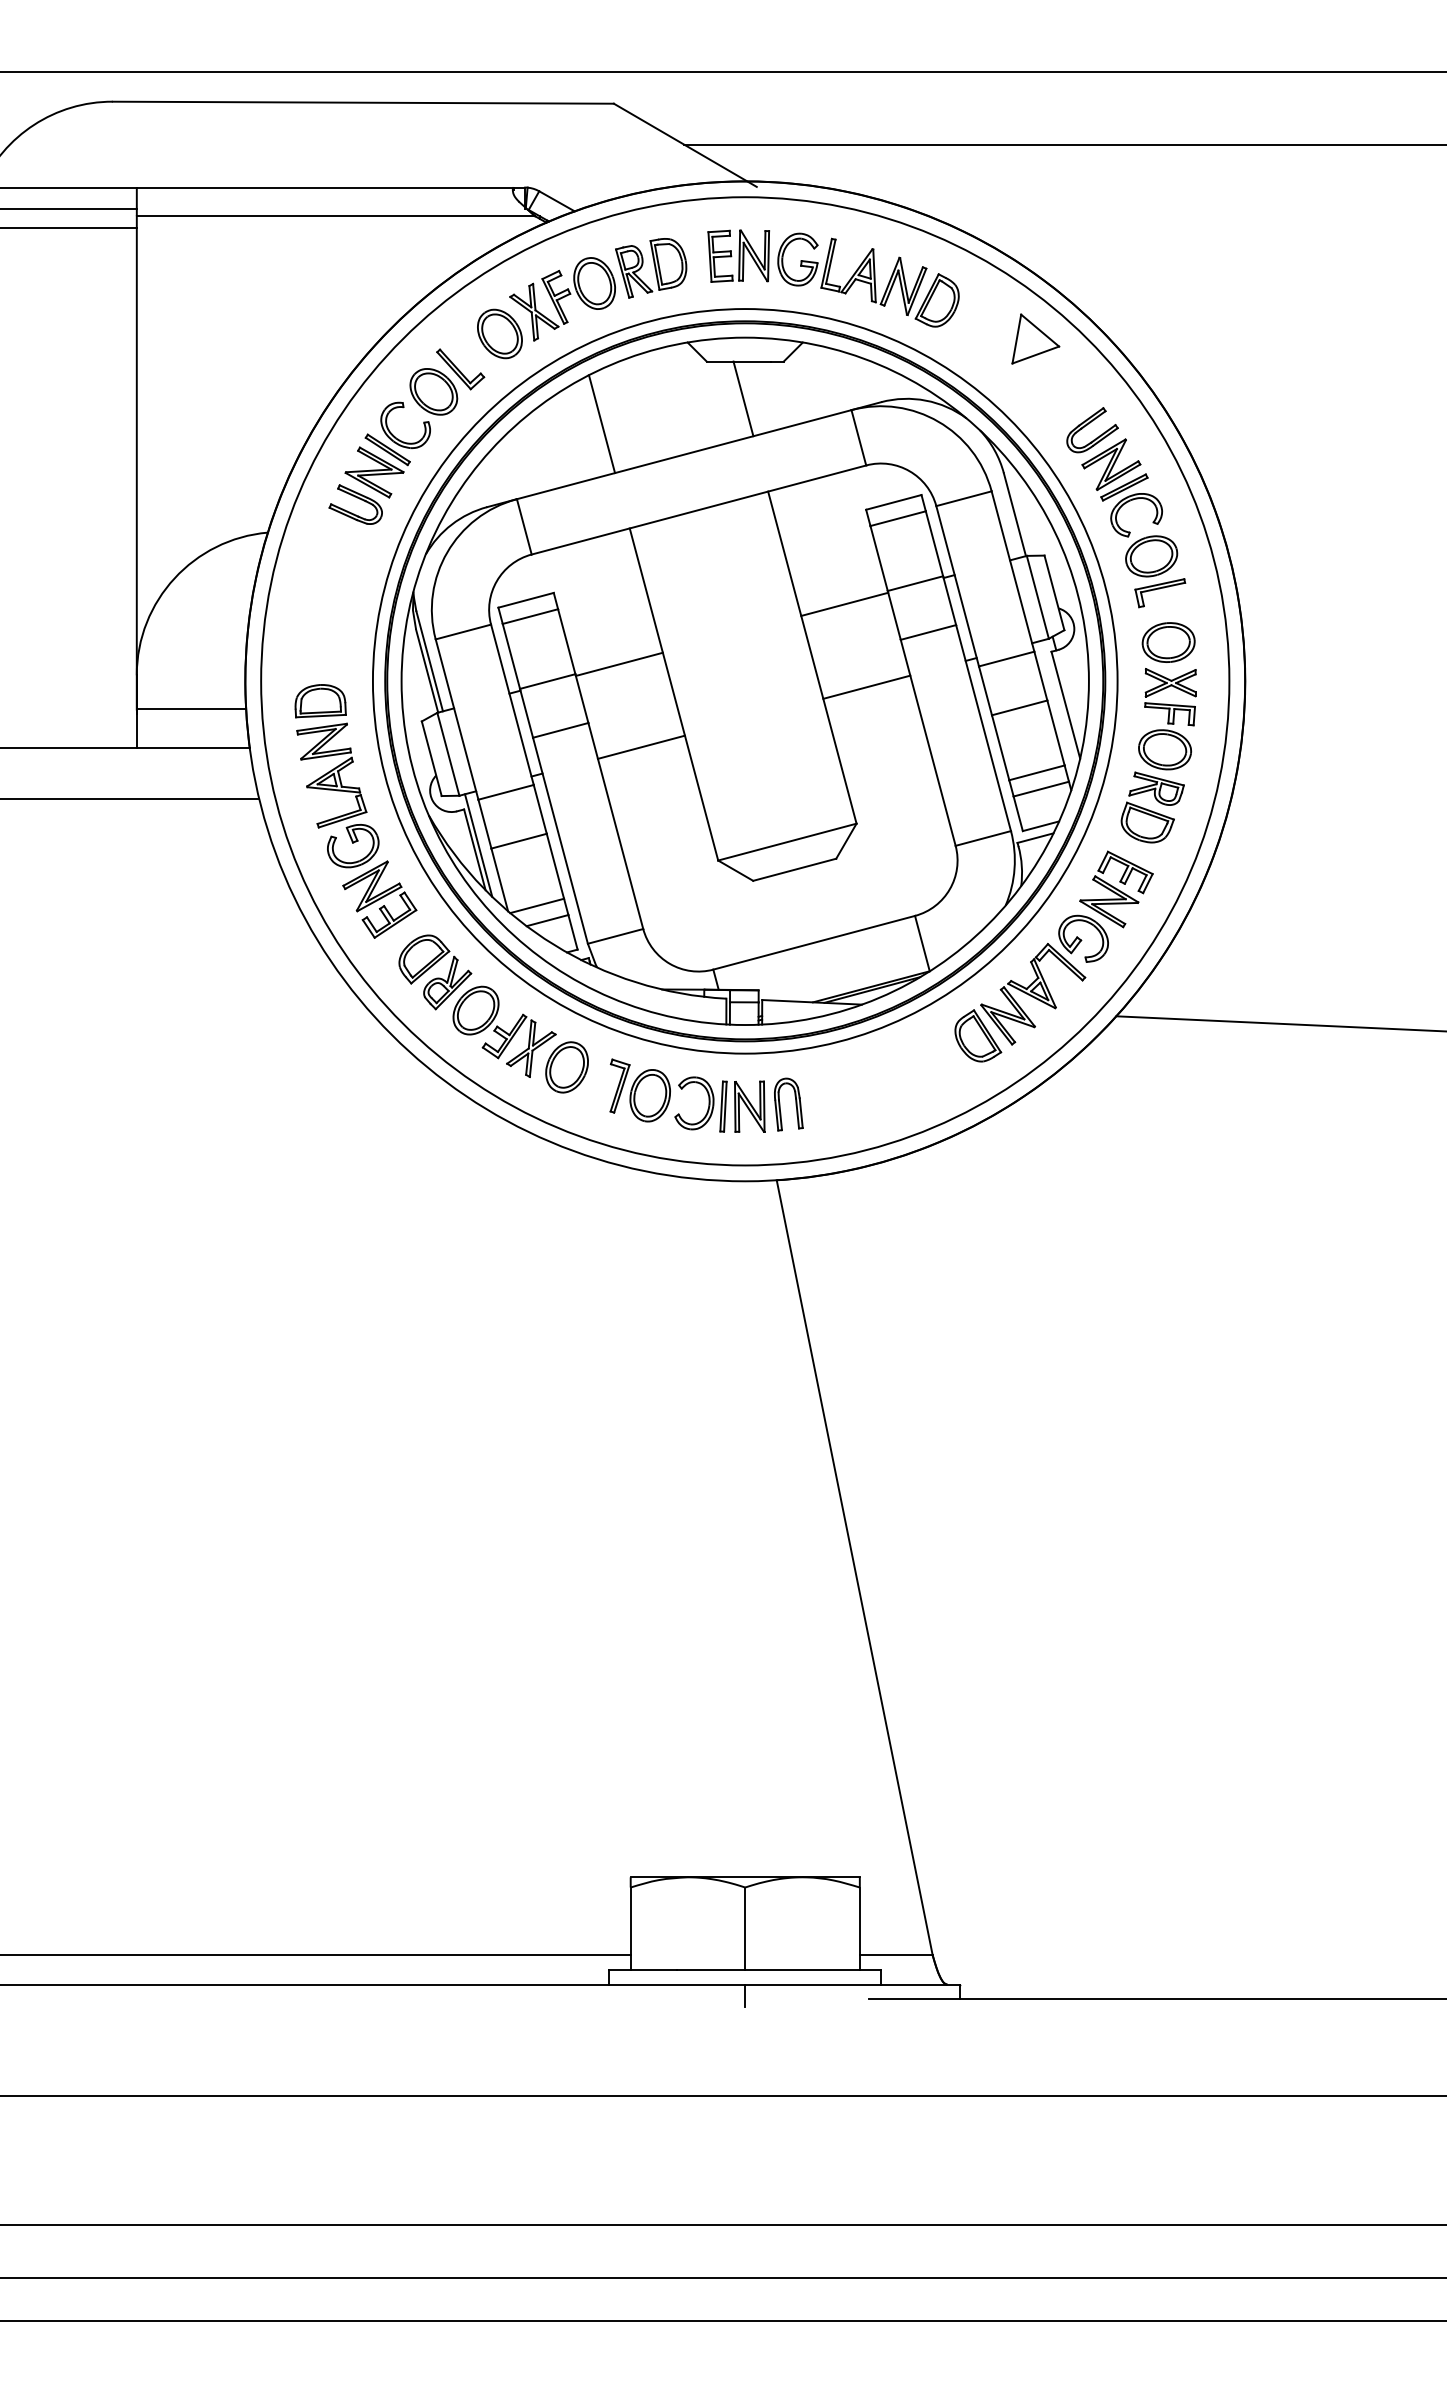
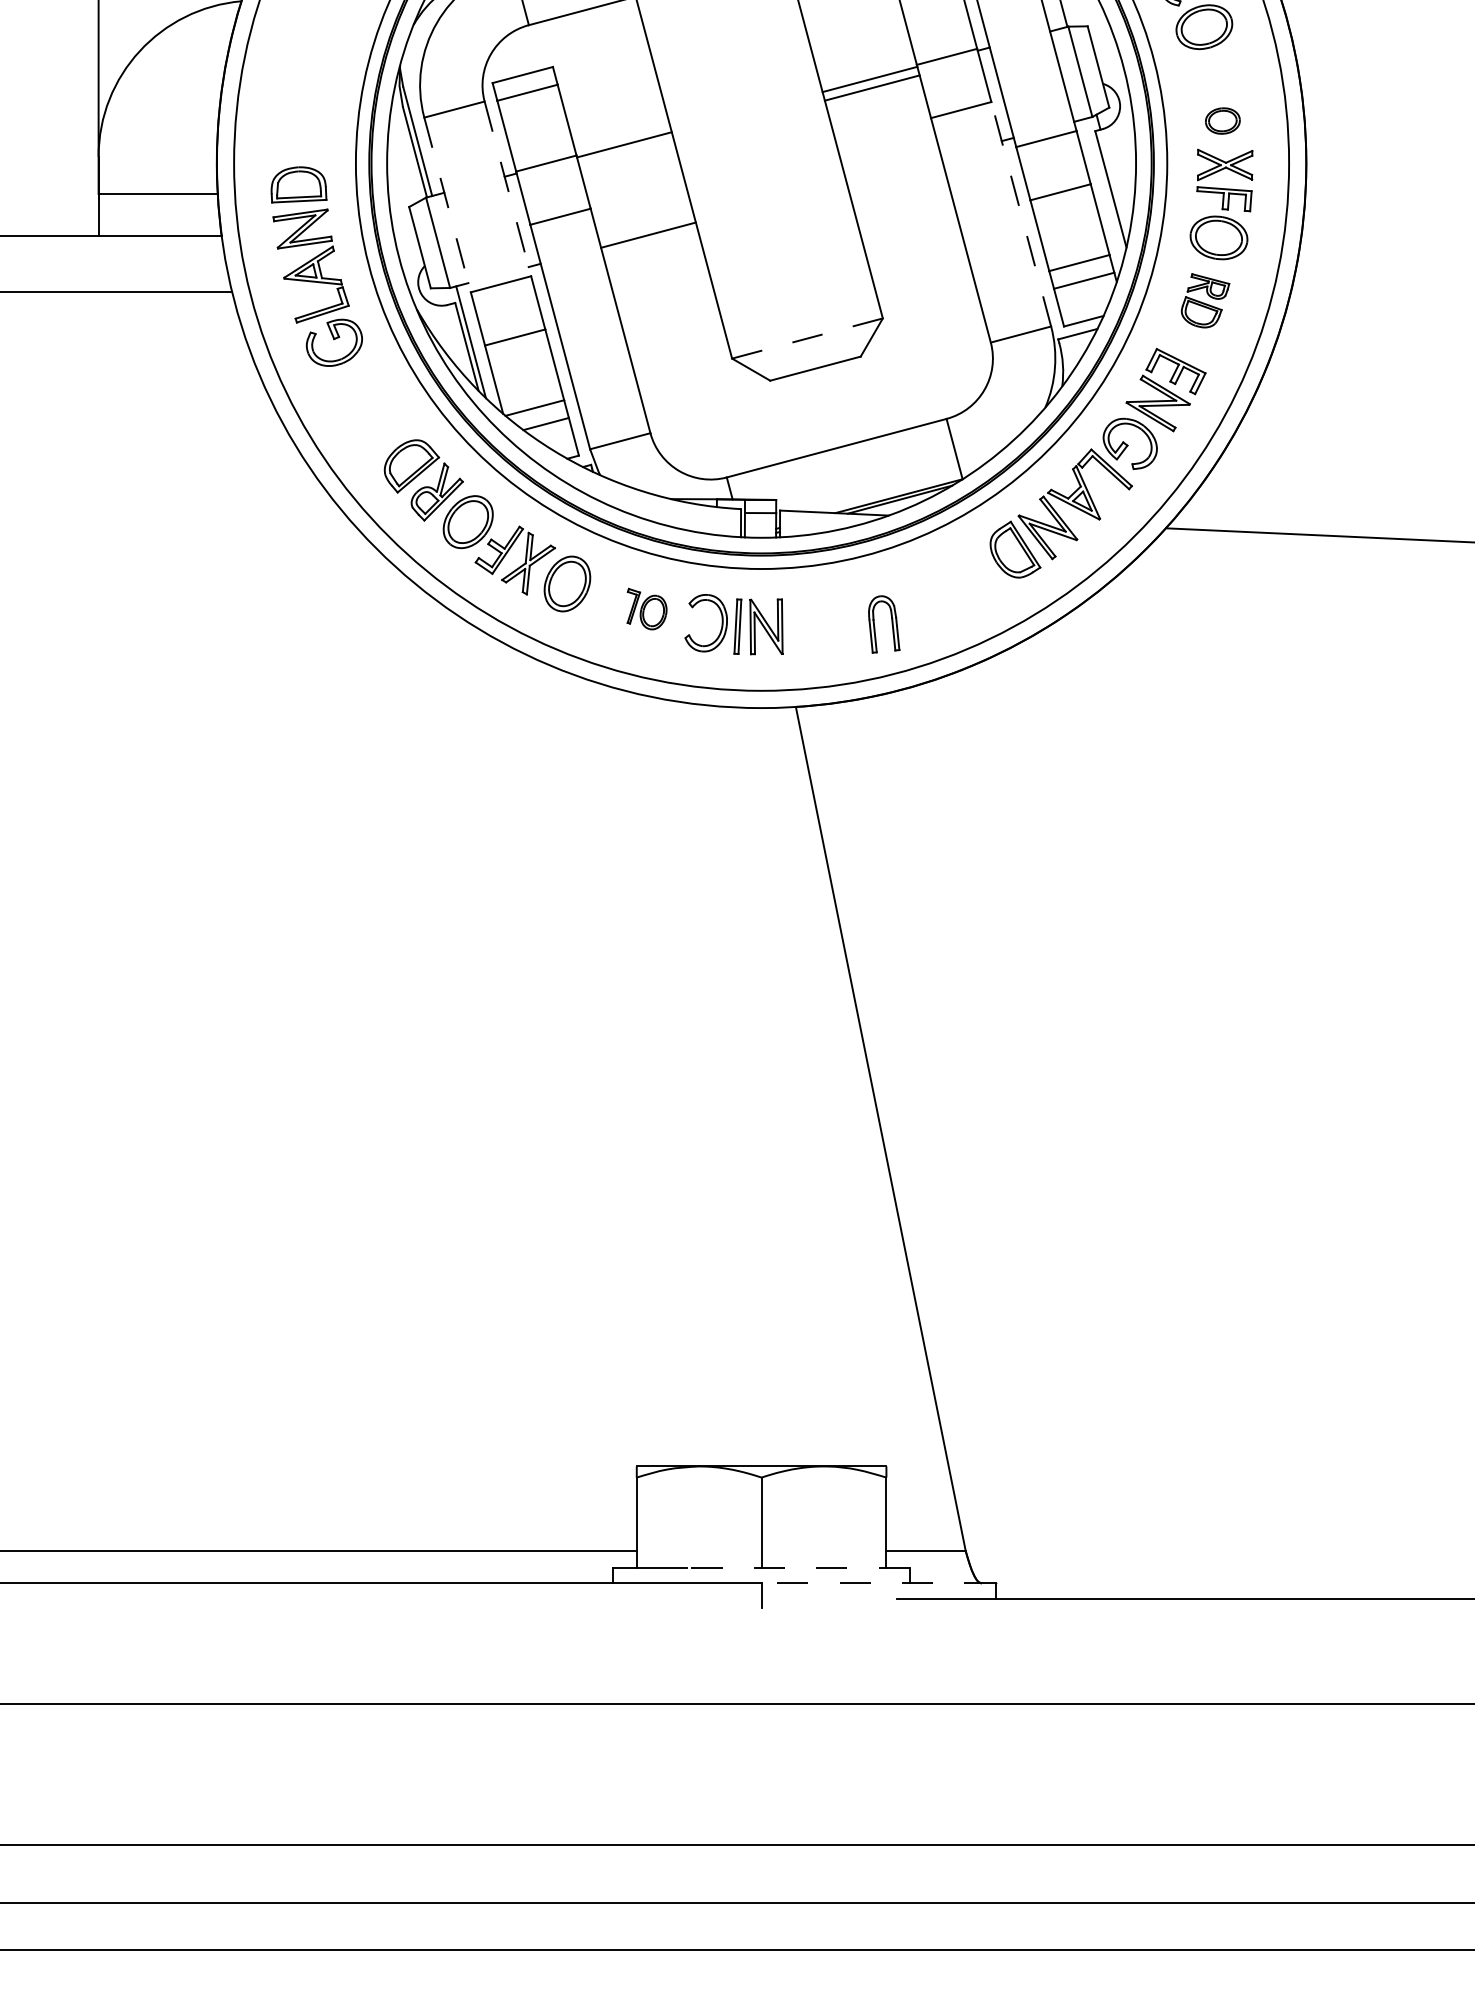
part: (1160, 593) -> (1214, 67), removed
part: (1168, 642) -> (1222, 121), size x0.6
line: (866, 686) -> (871, 87), moved
line: (512, 704) -> (507, 188), solid -> dashed
line: (457, 719) -> (448, 204), solid -> dashed
line: (983, 728) -> (1021, 214), solid -> dashed
part: (1152, 807) -> (1205, 300), size x0.7
line: (787, 842) -> (807, 338), solid -> dashed
part: (379, 899) -> (363, 401), removed
part: (639, 1090) -> (646, 609), size x0.6
part: (795, 1104) -> (891, 624), moved
line: (778, 1970) -> (797, 1568), solid -> dashed
line: (852, 1984) -> (878, 1583), solid -> dashed

